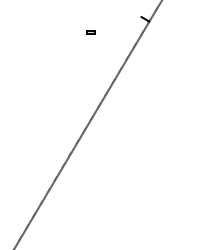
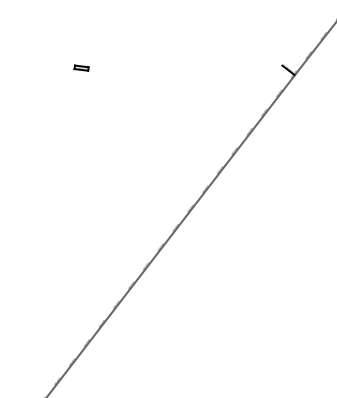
part: (90, 32) -> (80, 68), moved

